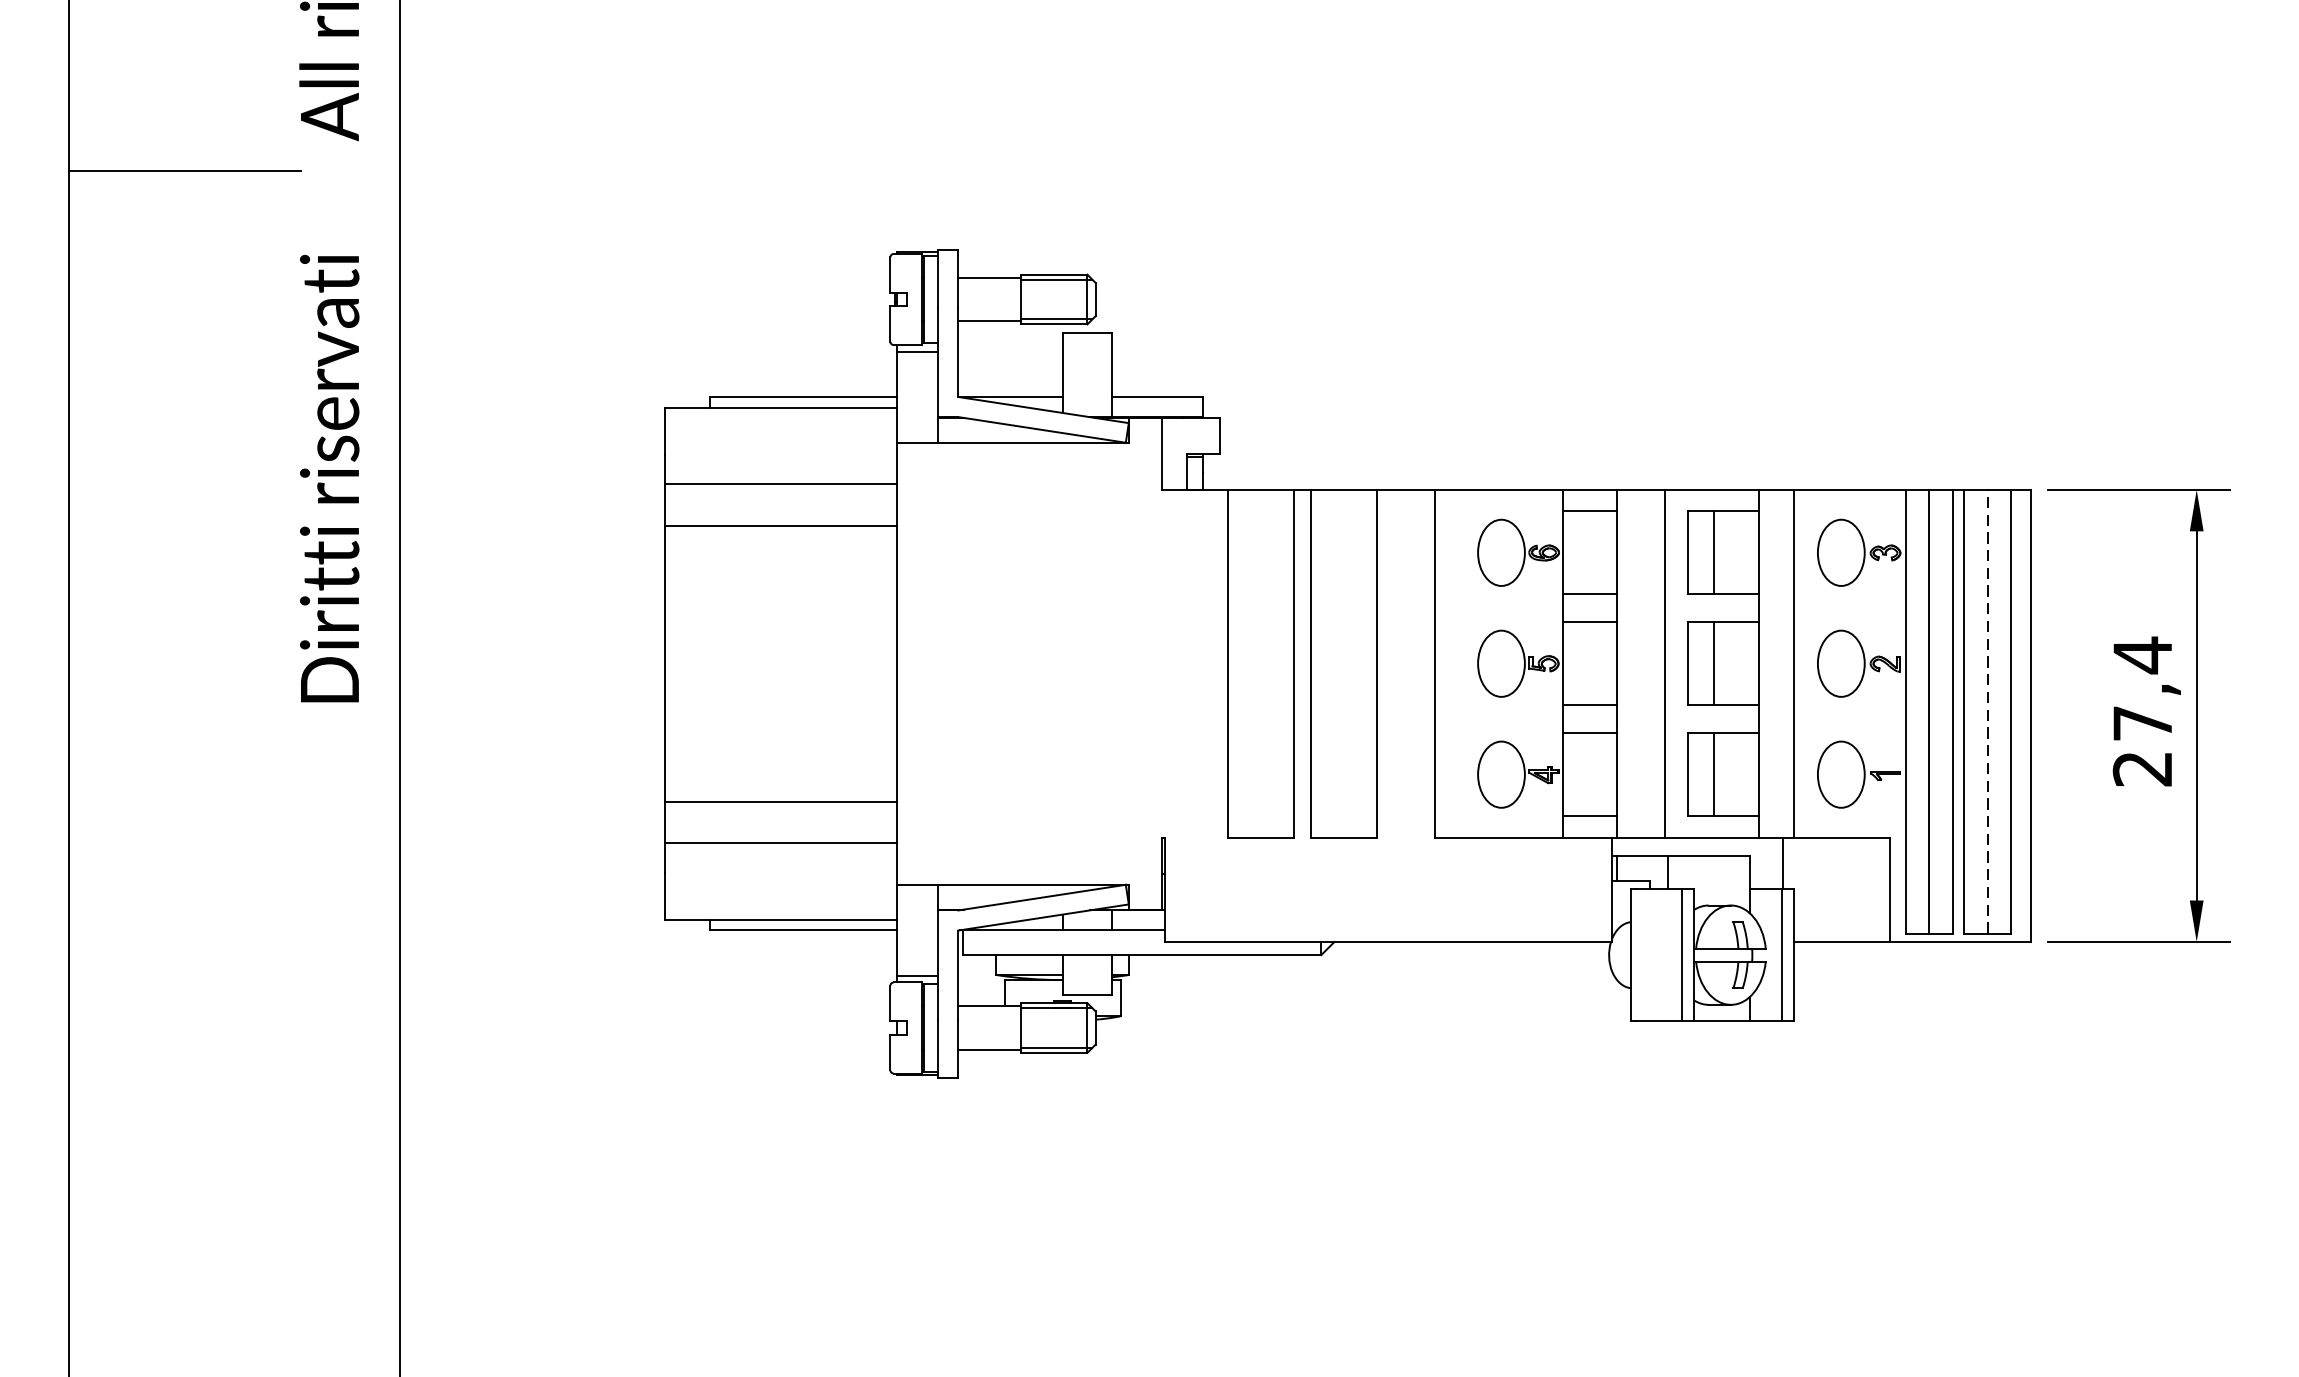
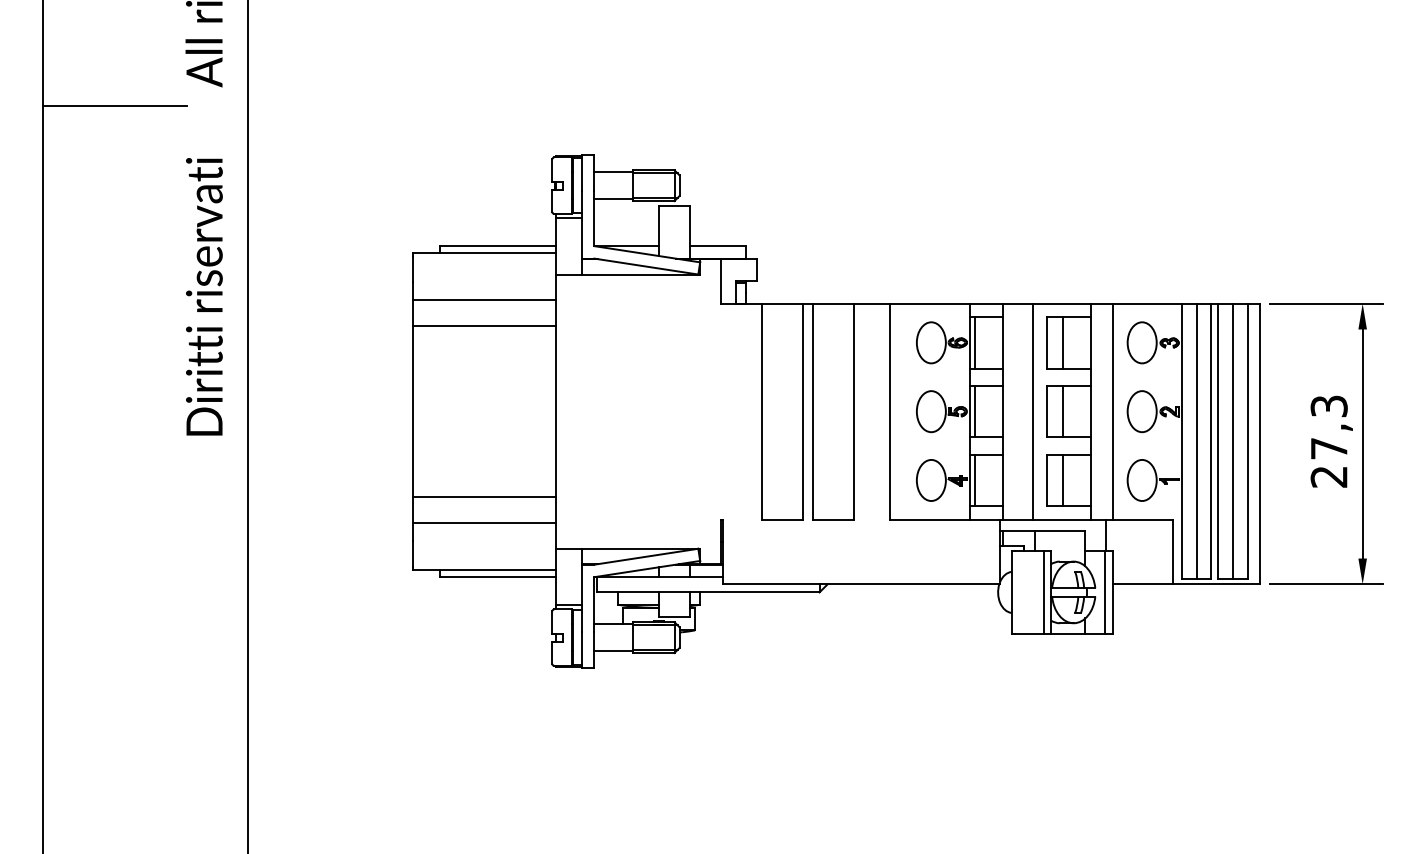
line: (1571, 552) -> (974, 342), added
text: (2141, 655) -> (1328, 406), 27,4 -> 27,3
line: (1571, 663) -> (974, 411), added
line: (1986, 711) -> (1232, 441), dashed -> solid
line: (1571, 774) -> (974, 480), added

